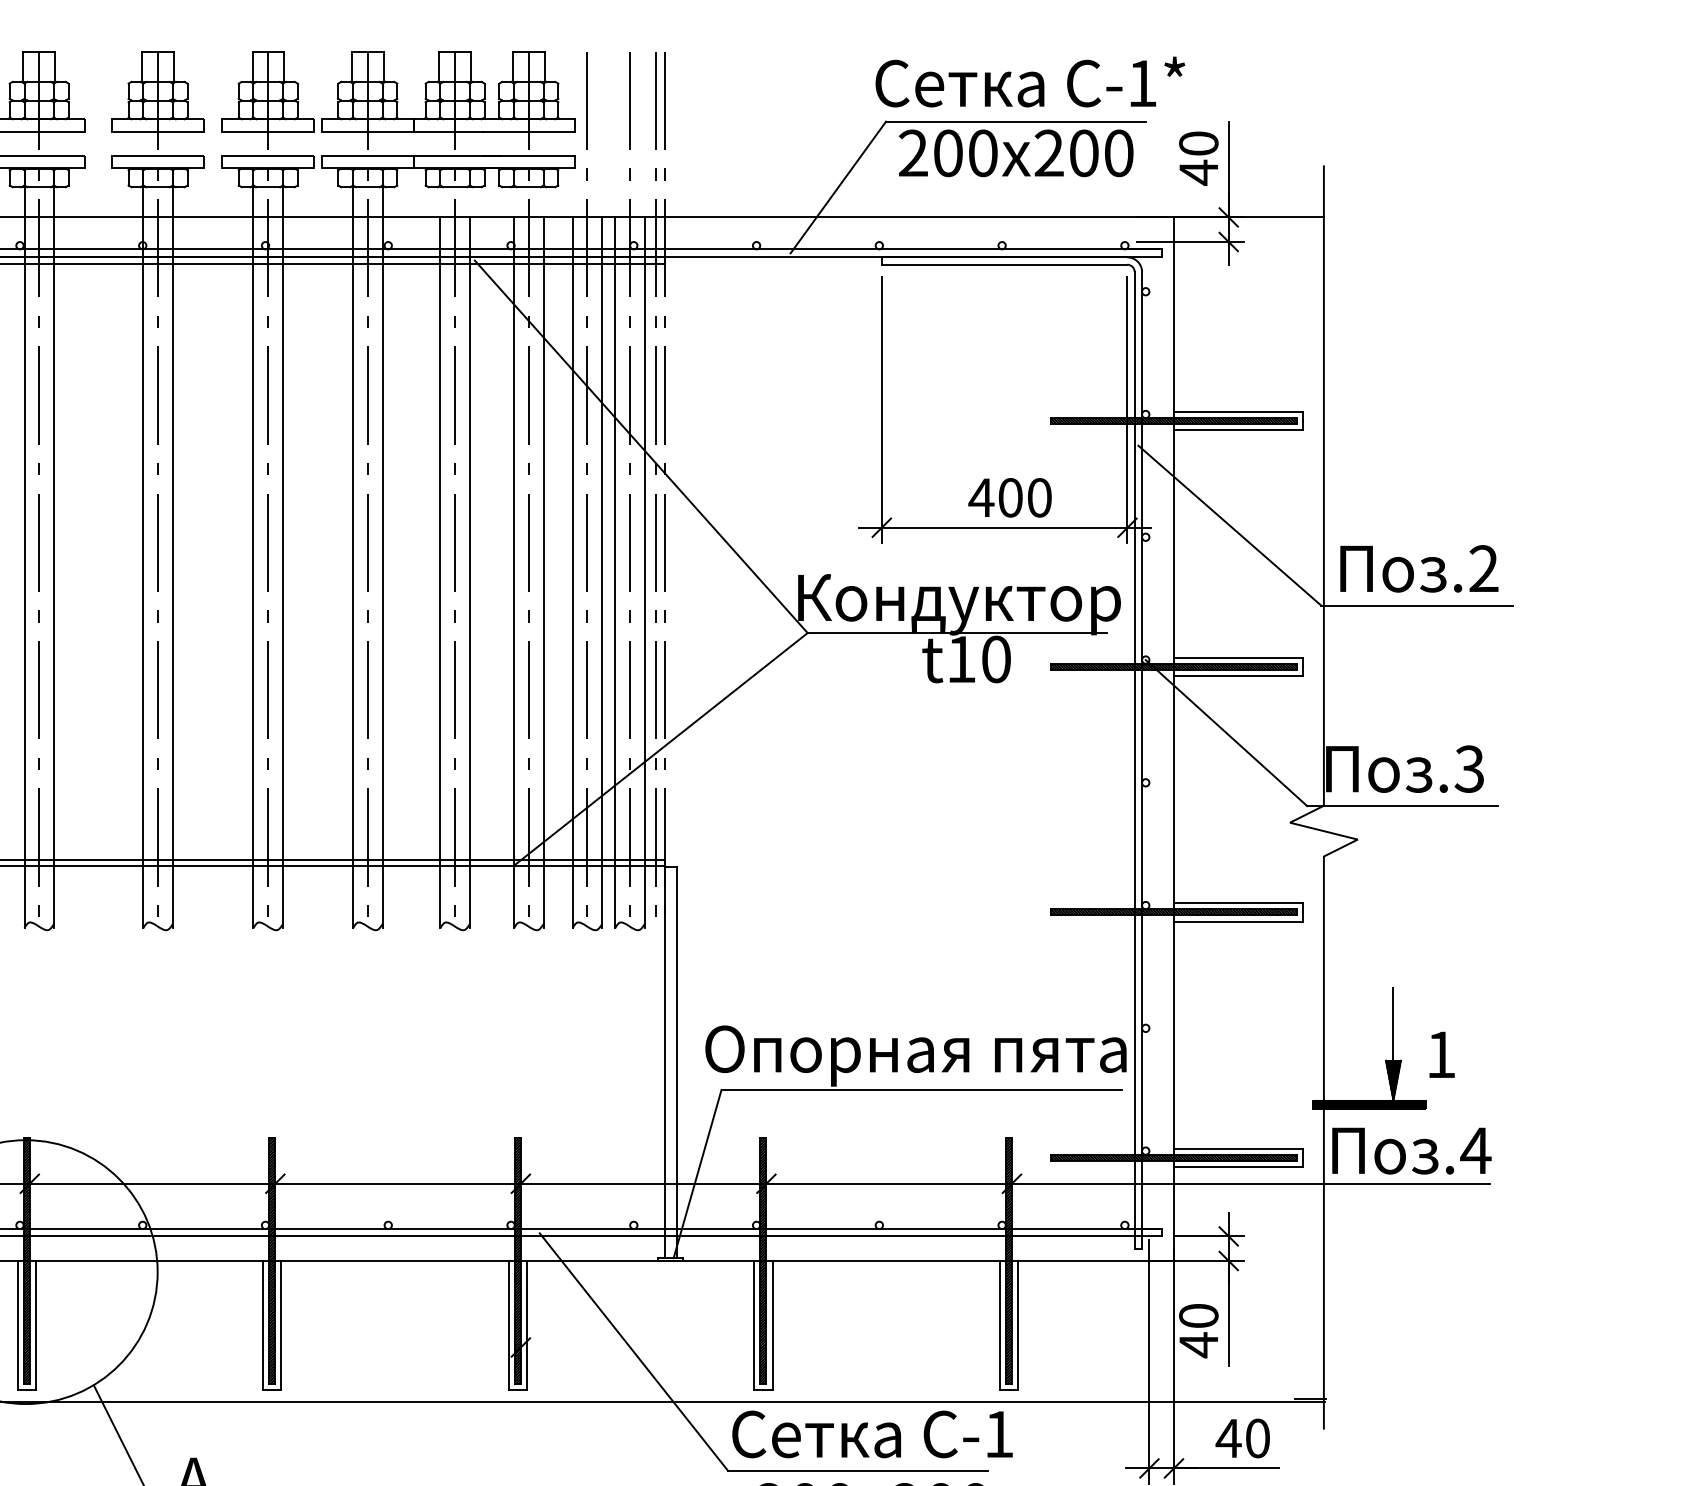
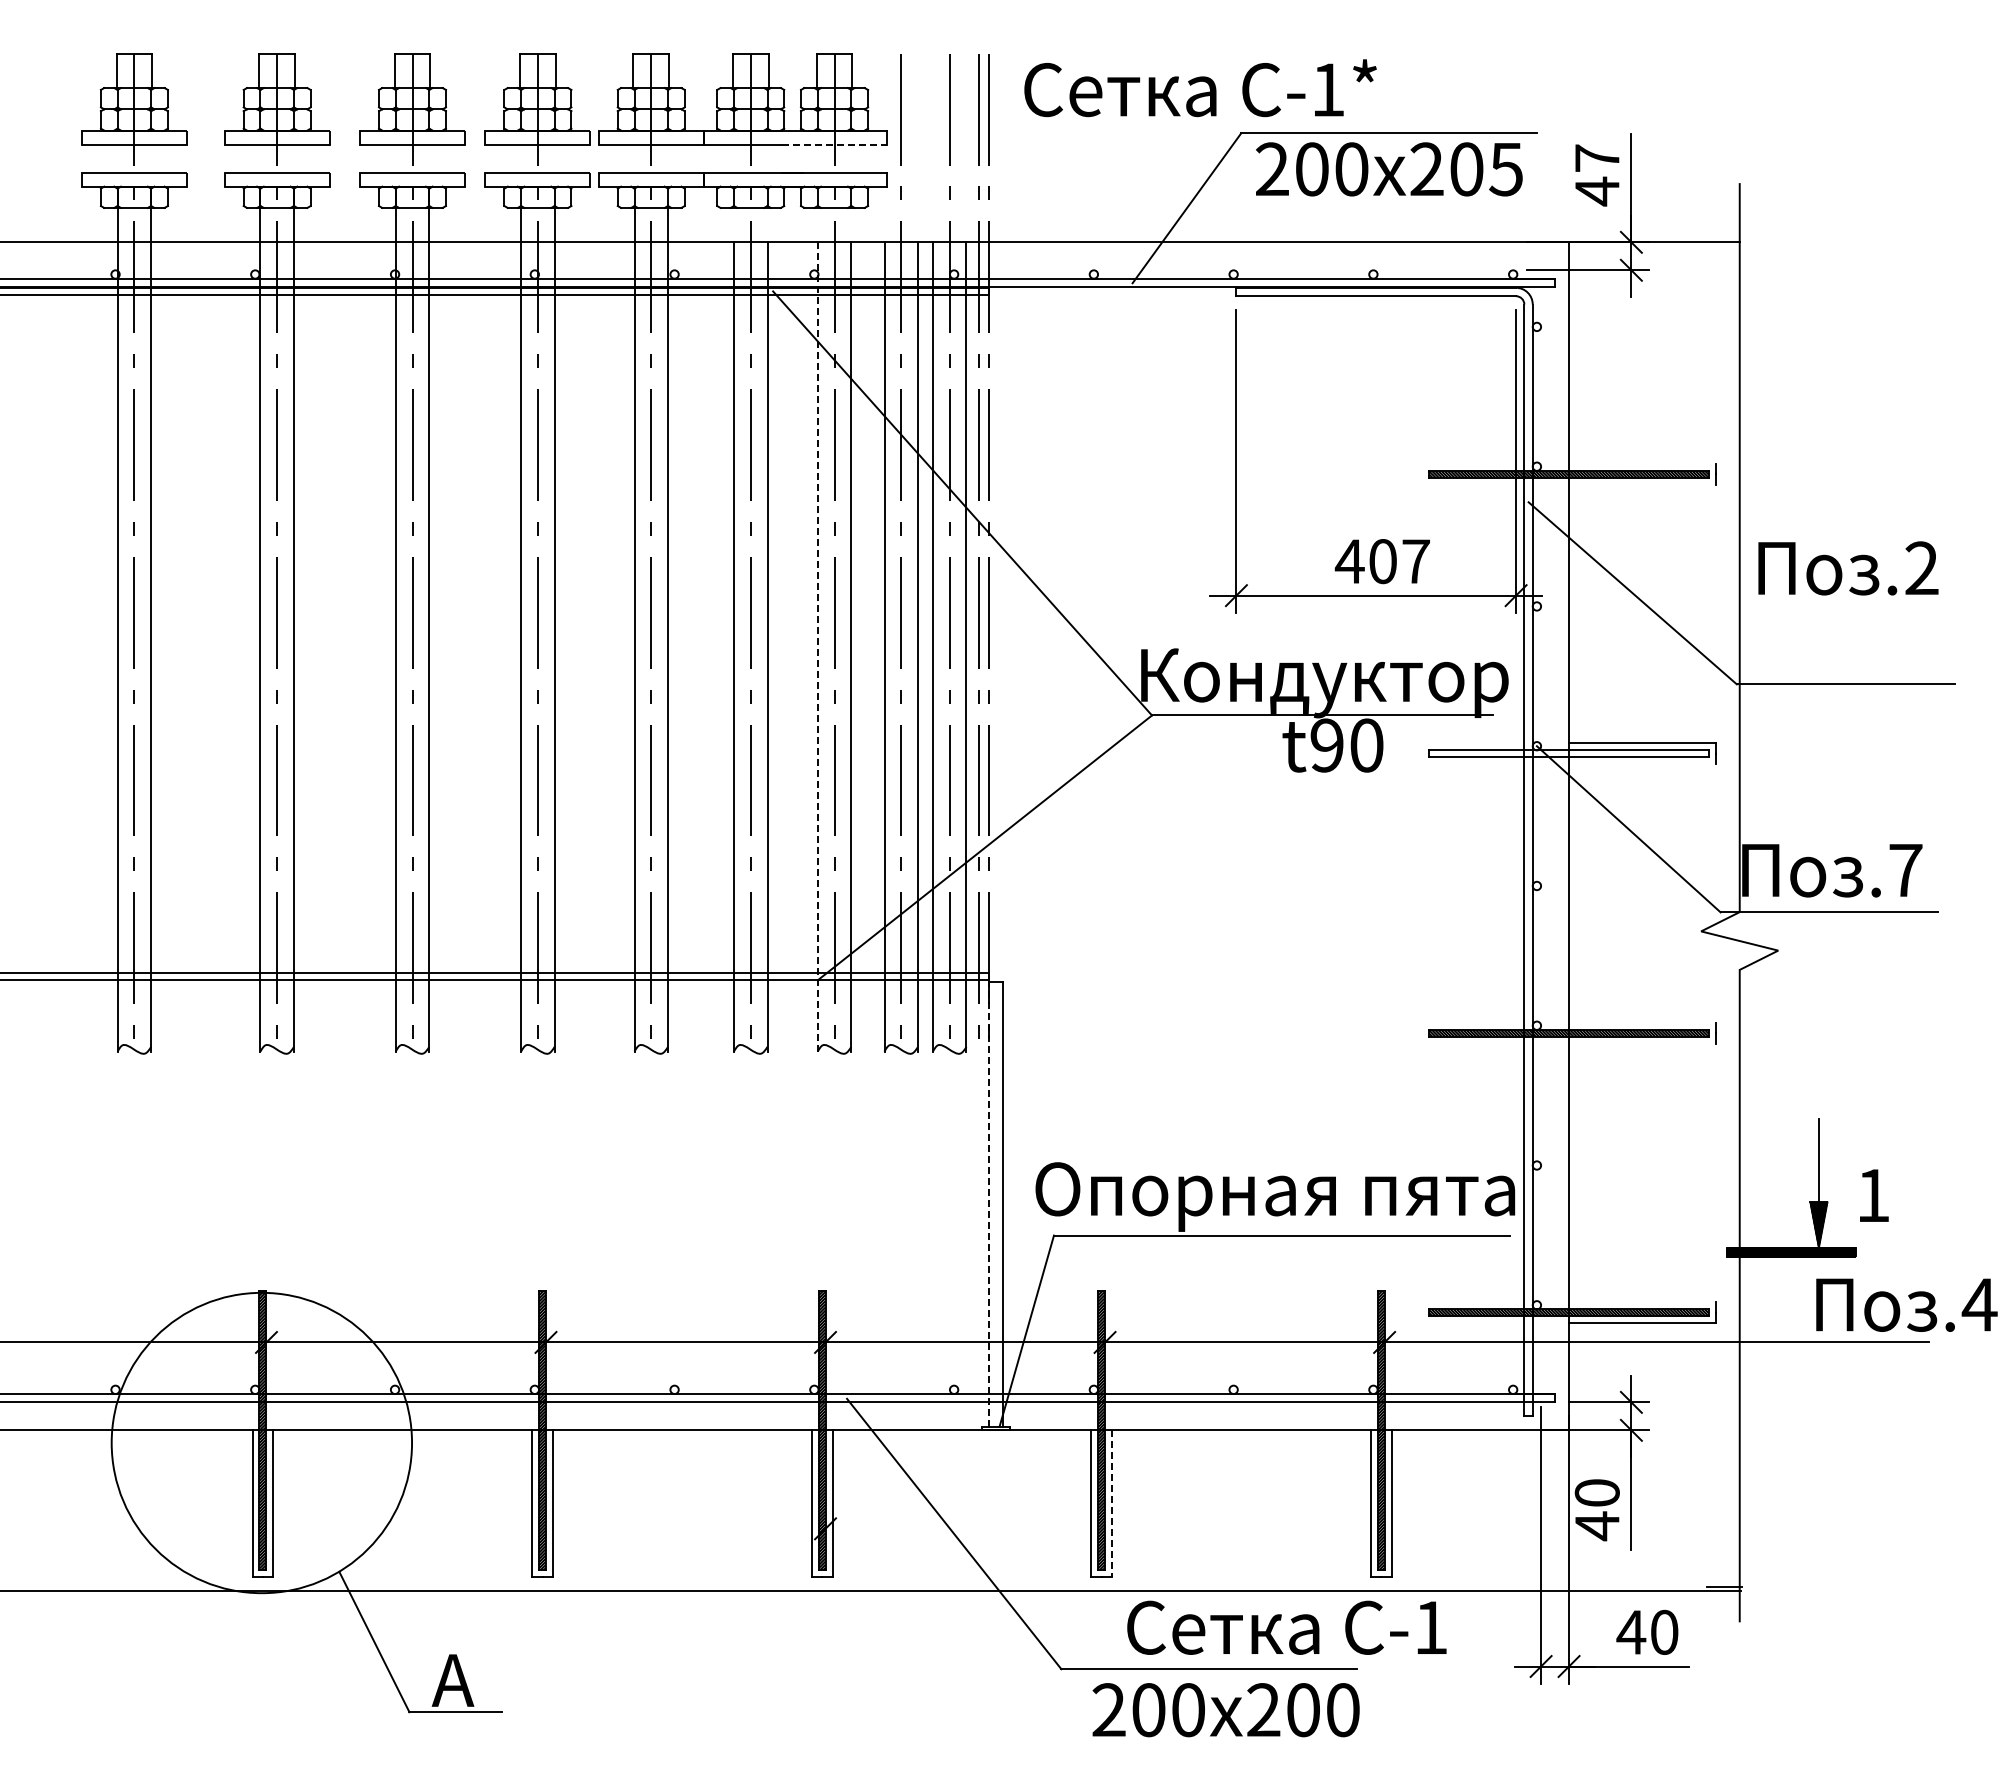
text: (1030, 82) -> (1200, 88), moved
line: (529, 131) -> (835, 144), solid -> dashed
text: (1198, 142) -> (1596, 157), 40 -> 47
text: (1118, 153) -> (1505, 169), 200 -> 205
line: (1238, 411) -> (1642, 463), removed
line: (1238, 430) -> (1642, 484), removed
text: (1039, 497) -> (1415, 561), 400 -> 407
text: (1419, 568) -> (1848, 568), moved
line: (513, 572) -> (817, 646), solid -> dashed
text: (960, 659) -> (1326, 745), t10 -> t90
hatch: (1173, 666) -> (1568, 753), removed
line: (1238, 676) -> (1642, 764), removed
text: (1469, 769) -> (1905, 870), .3 -> .7
line: (1238, 902) -> (1642, 1022), removed
line: (1238, 921) -> (1642, 1043), removed
line: (664, 1062) -> (989, 1204), solid -> dashed
line: (1238, 1148) -> (1642, 1302), removed
text: (1411, 1150) -> (1906, 1304), moved
line: (772, 1326) -> (1112, 1504), solid -> dashed
text: (872, 1434) -> (1286, 1627), moved

